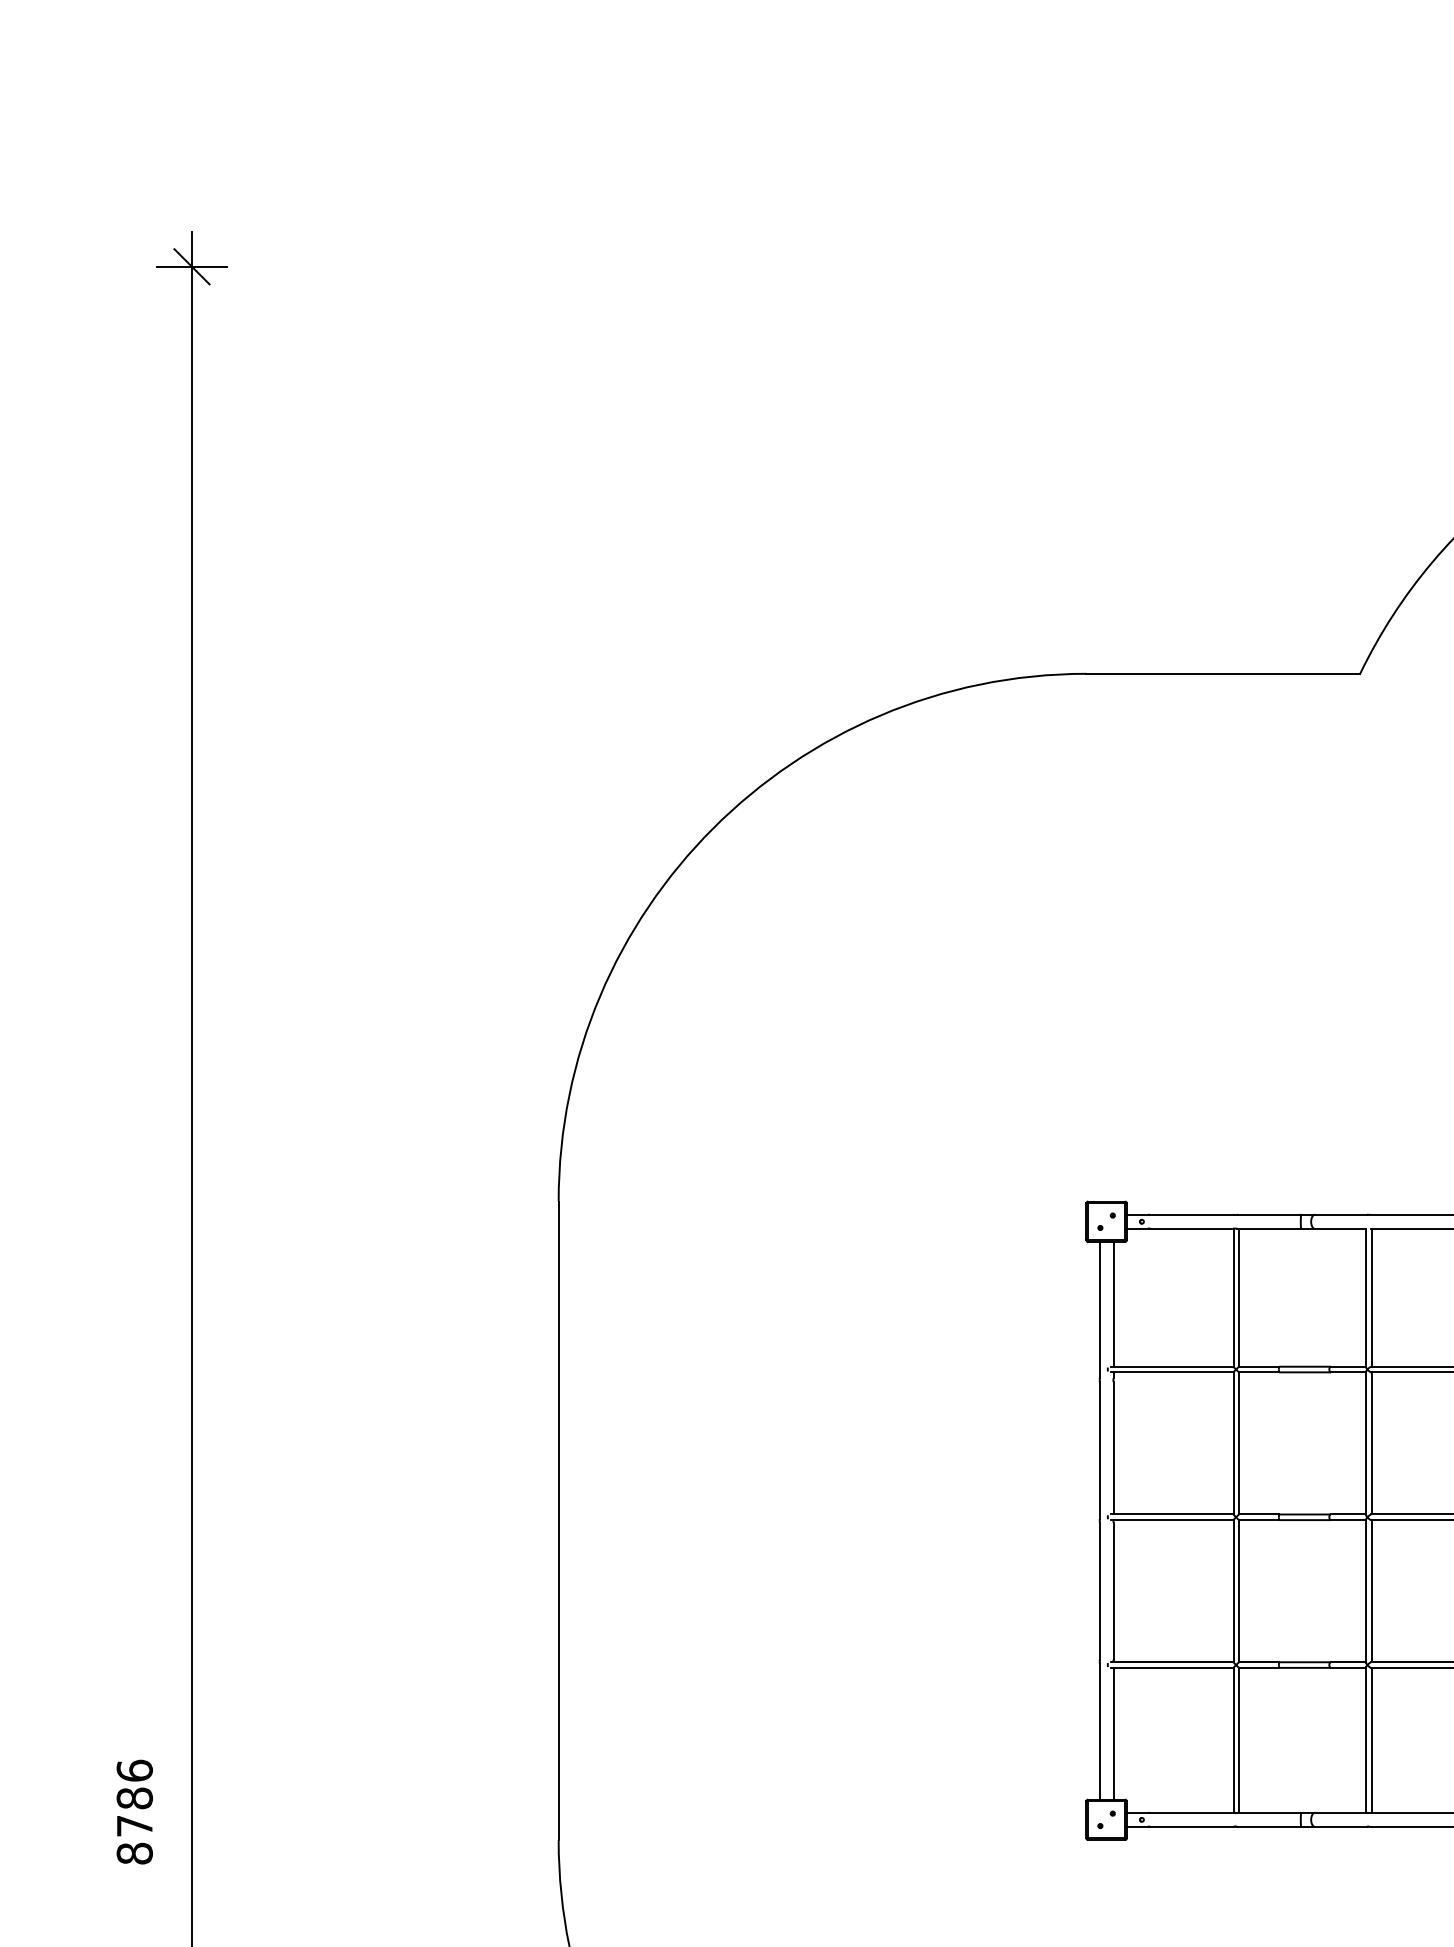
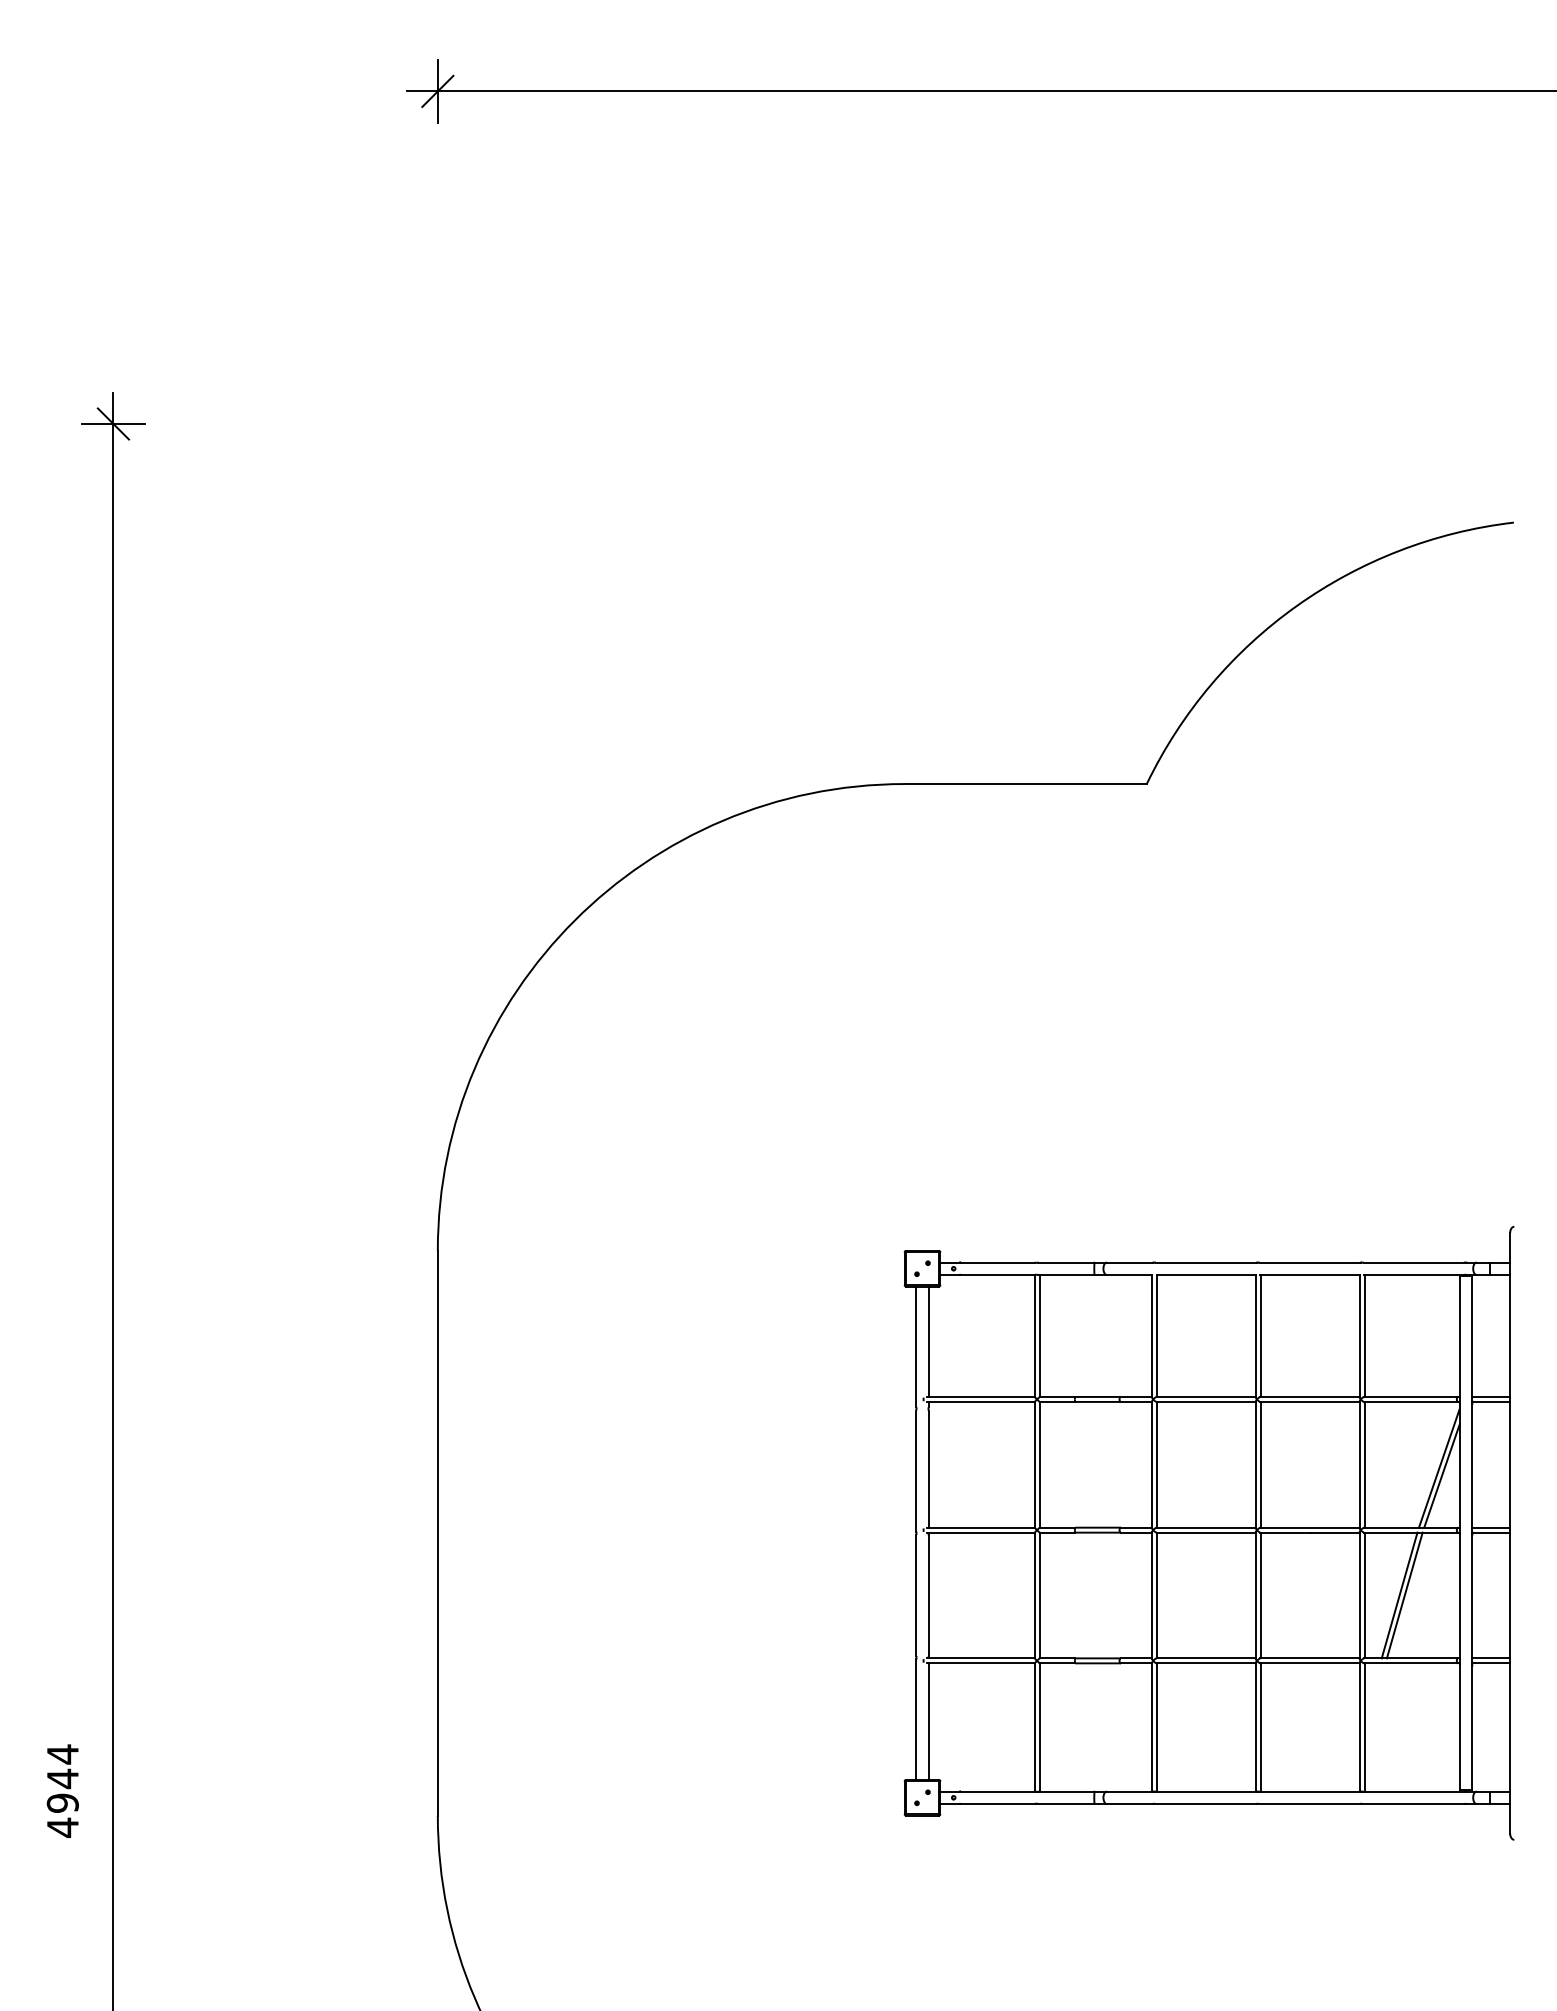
text: (134, 1811) -> (62, 1790), 8786 -> 4944

